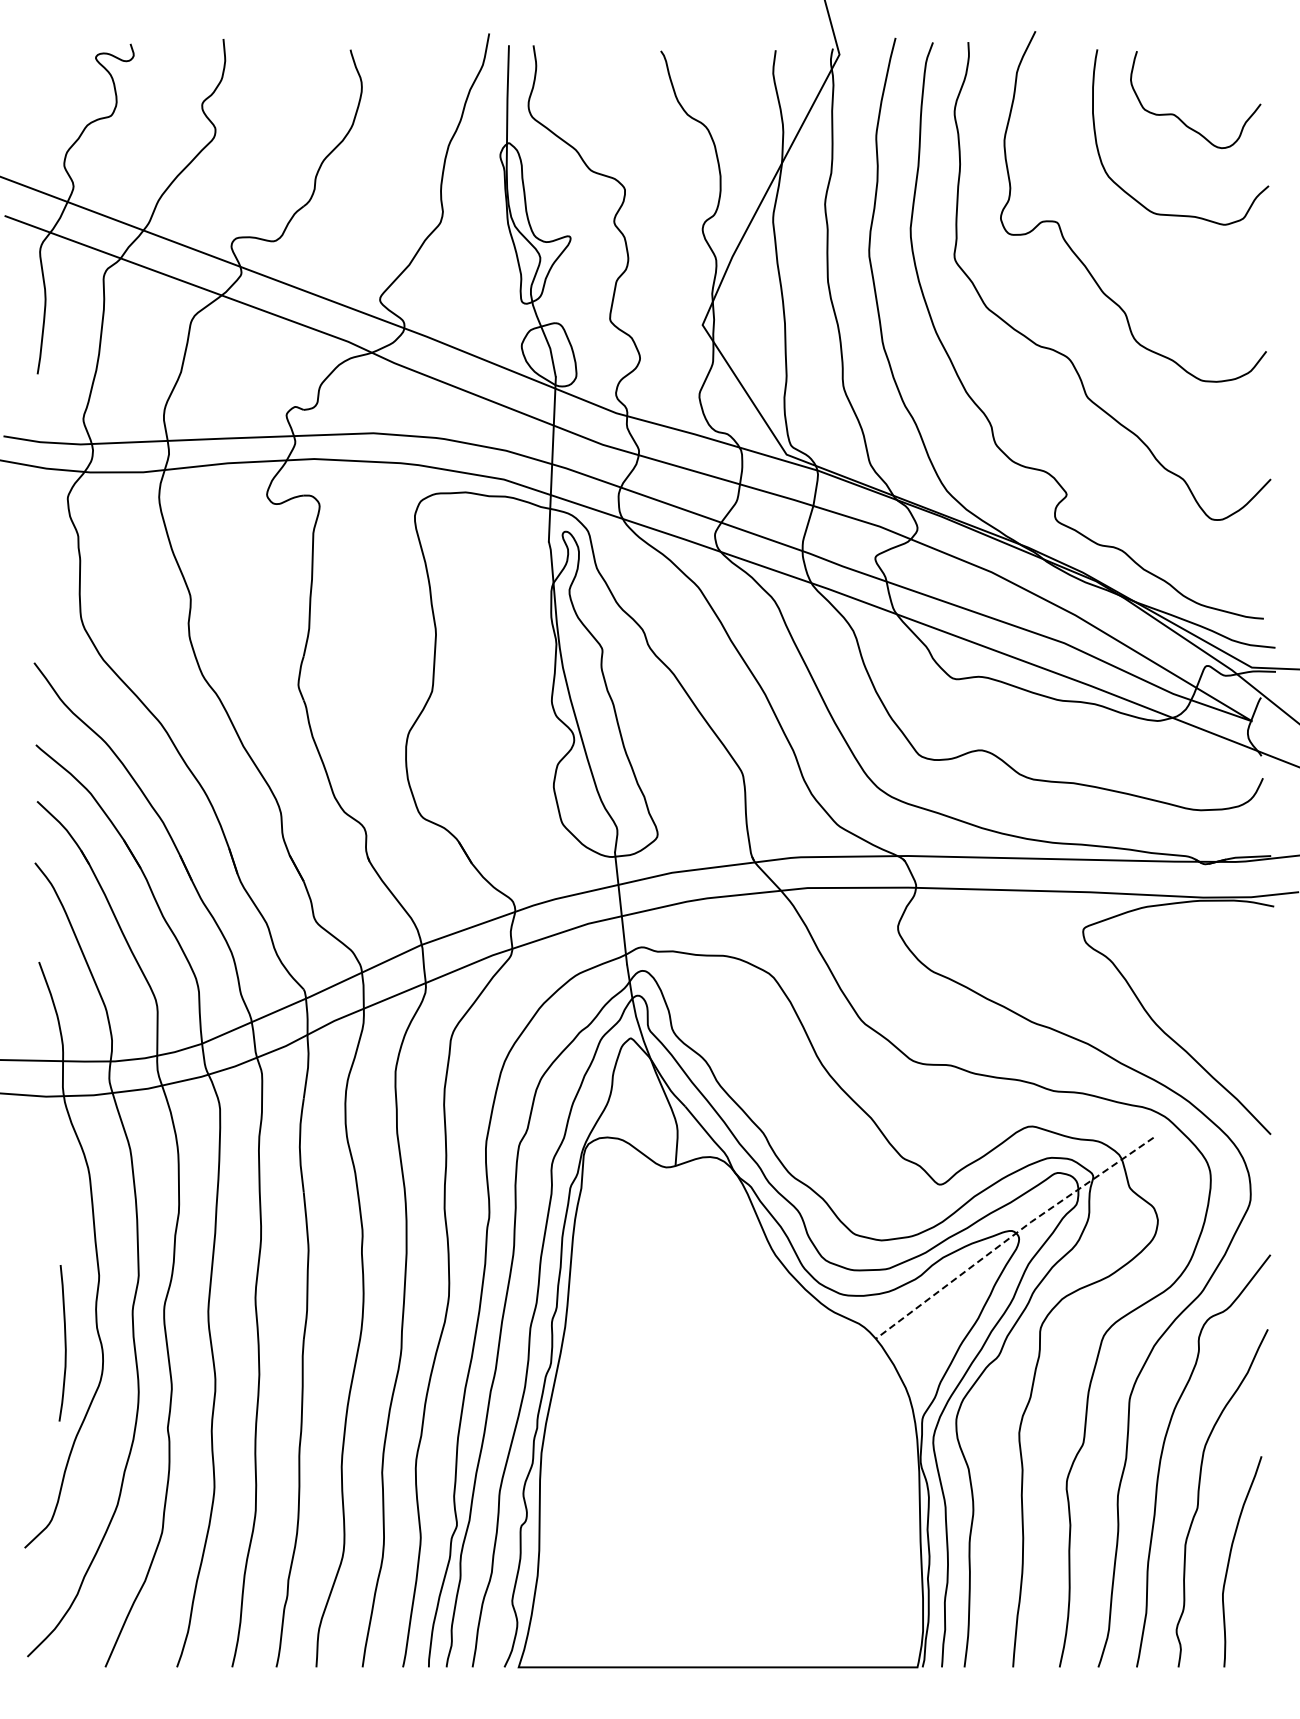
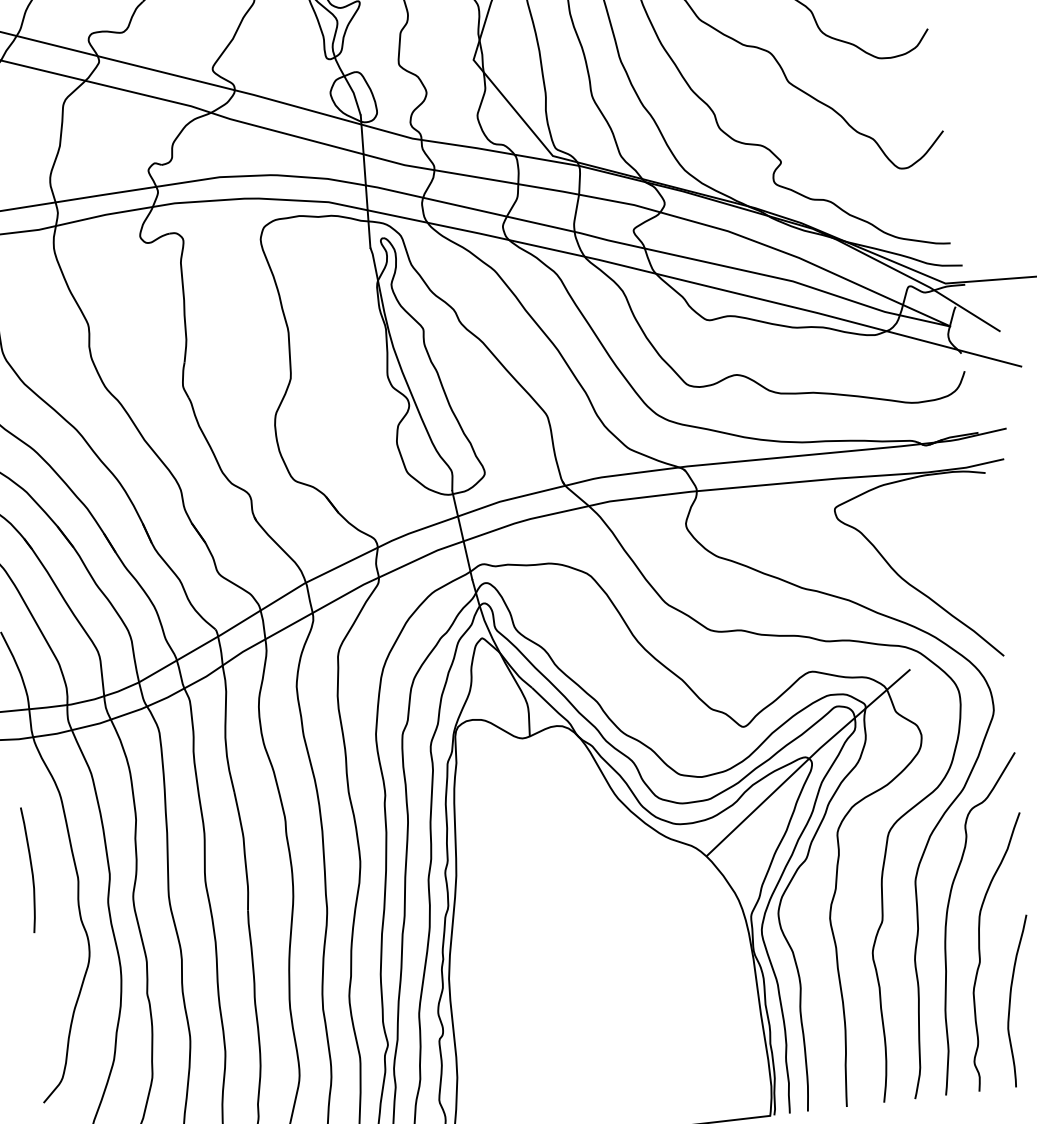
line: (1012, 1235) -> (806, 760), dashed -> solid
curve: (64, 1343) -> (31, 870), moved

